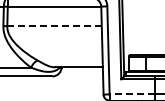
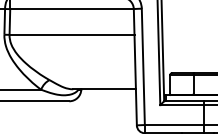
line: (54, 26) -> (71, 35), dashed -> solid
line: (131, 94) -> (173, 125), dashed -> solid

